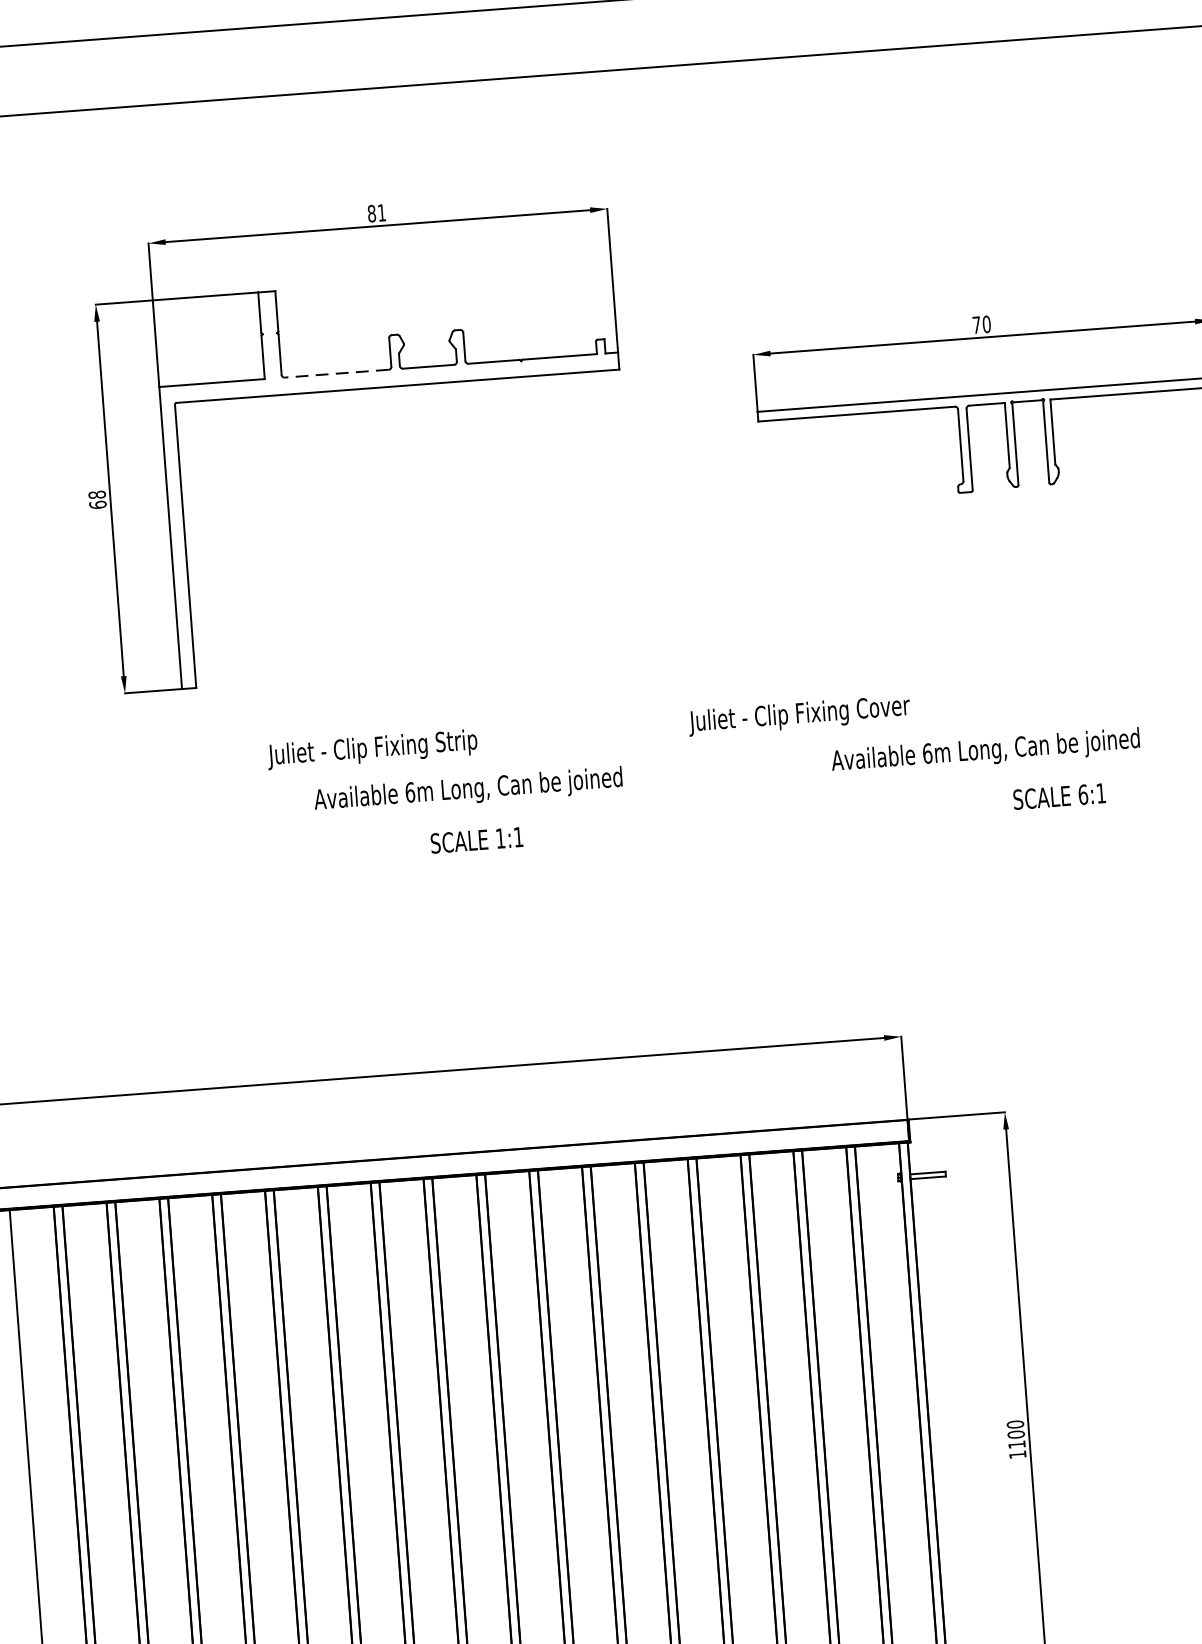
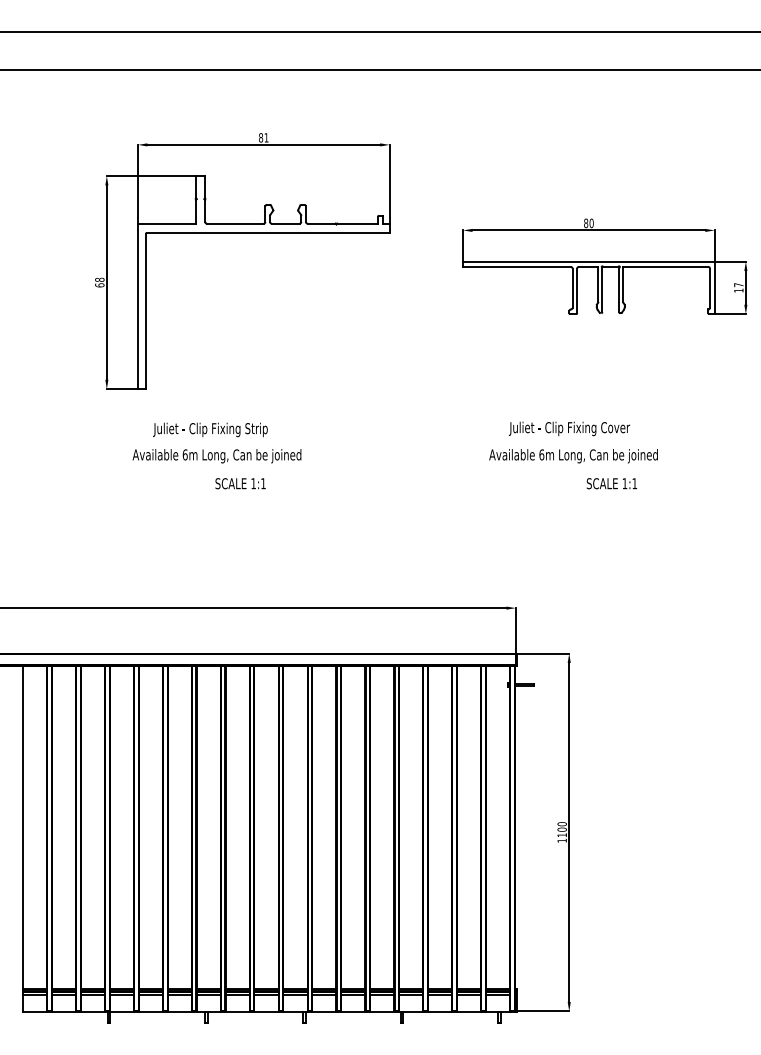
text: (977, 325) -> (586, 223), 70 -> 80
line: (337, 373) -> (235, 223), dashed -> solid
text: (799, 714) -> (569, 428), moved
text: (372, 748) -> (210, 429), moved
text: (467, 791) -> (216, 456), moved
text: (1082, 794) -> (624, 483), 6:1 -> 1:1
text: (476, 839) -> (240, 483), moved

